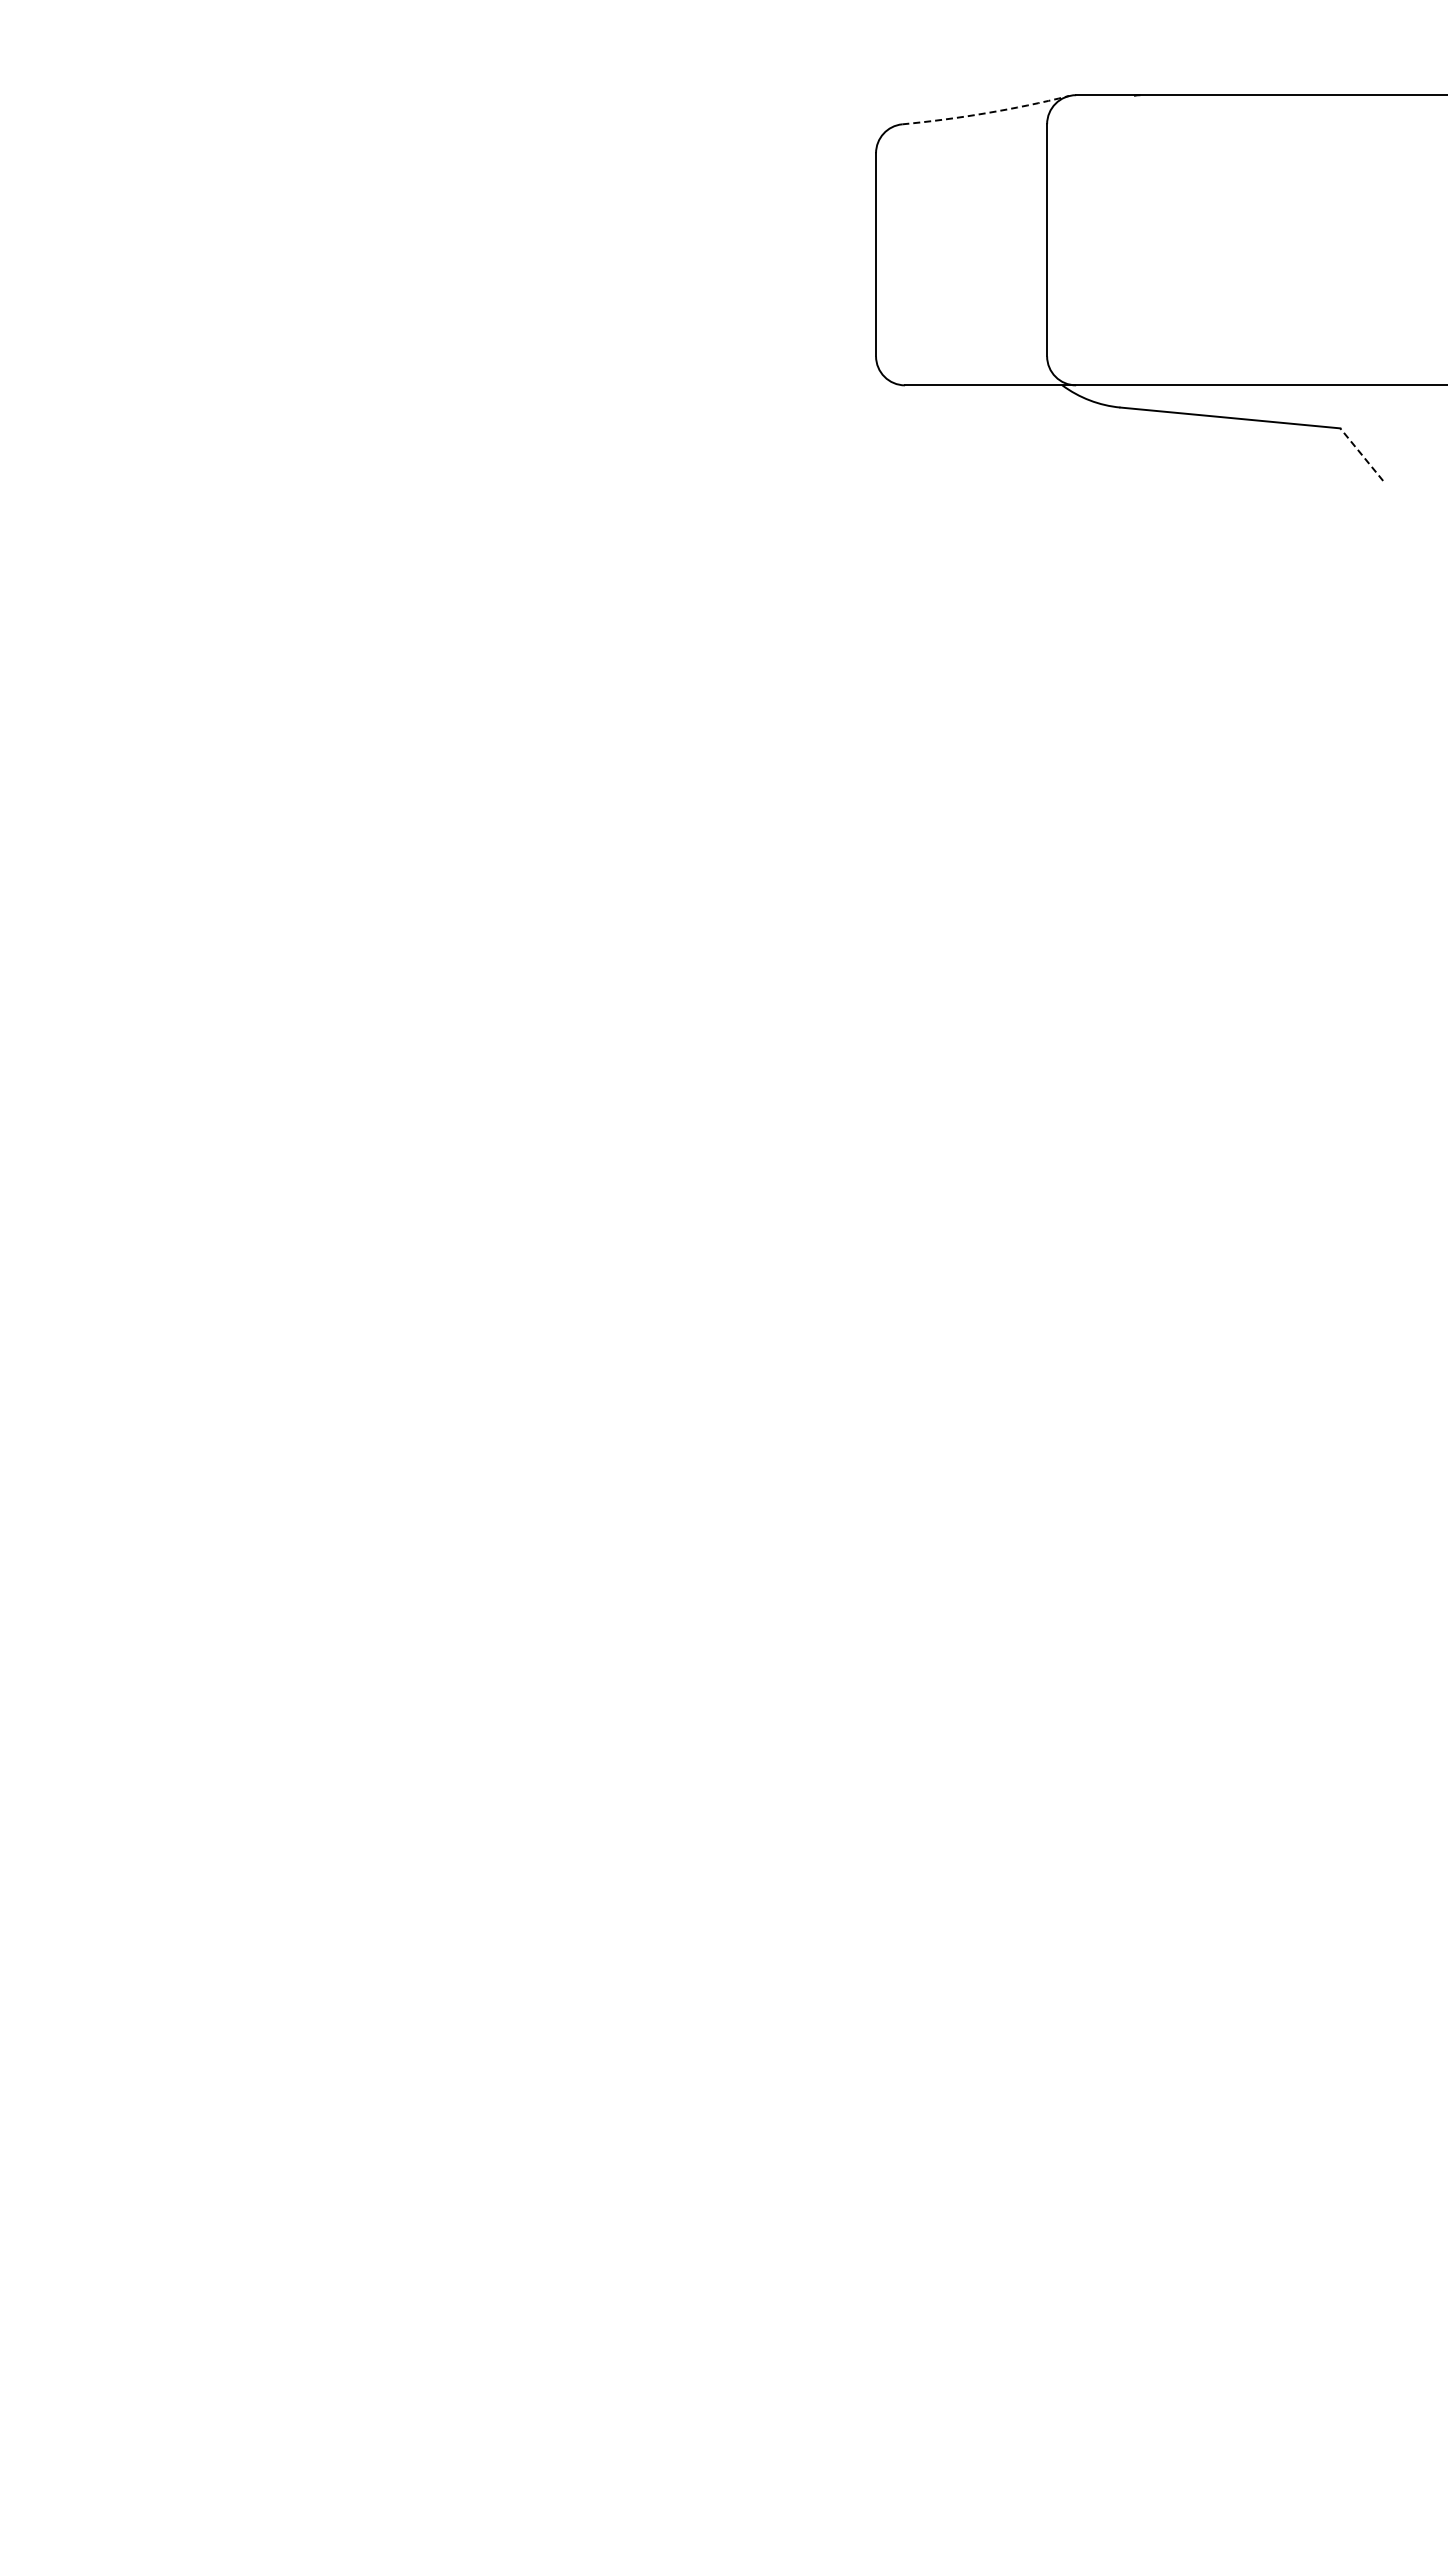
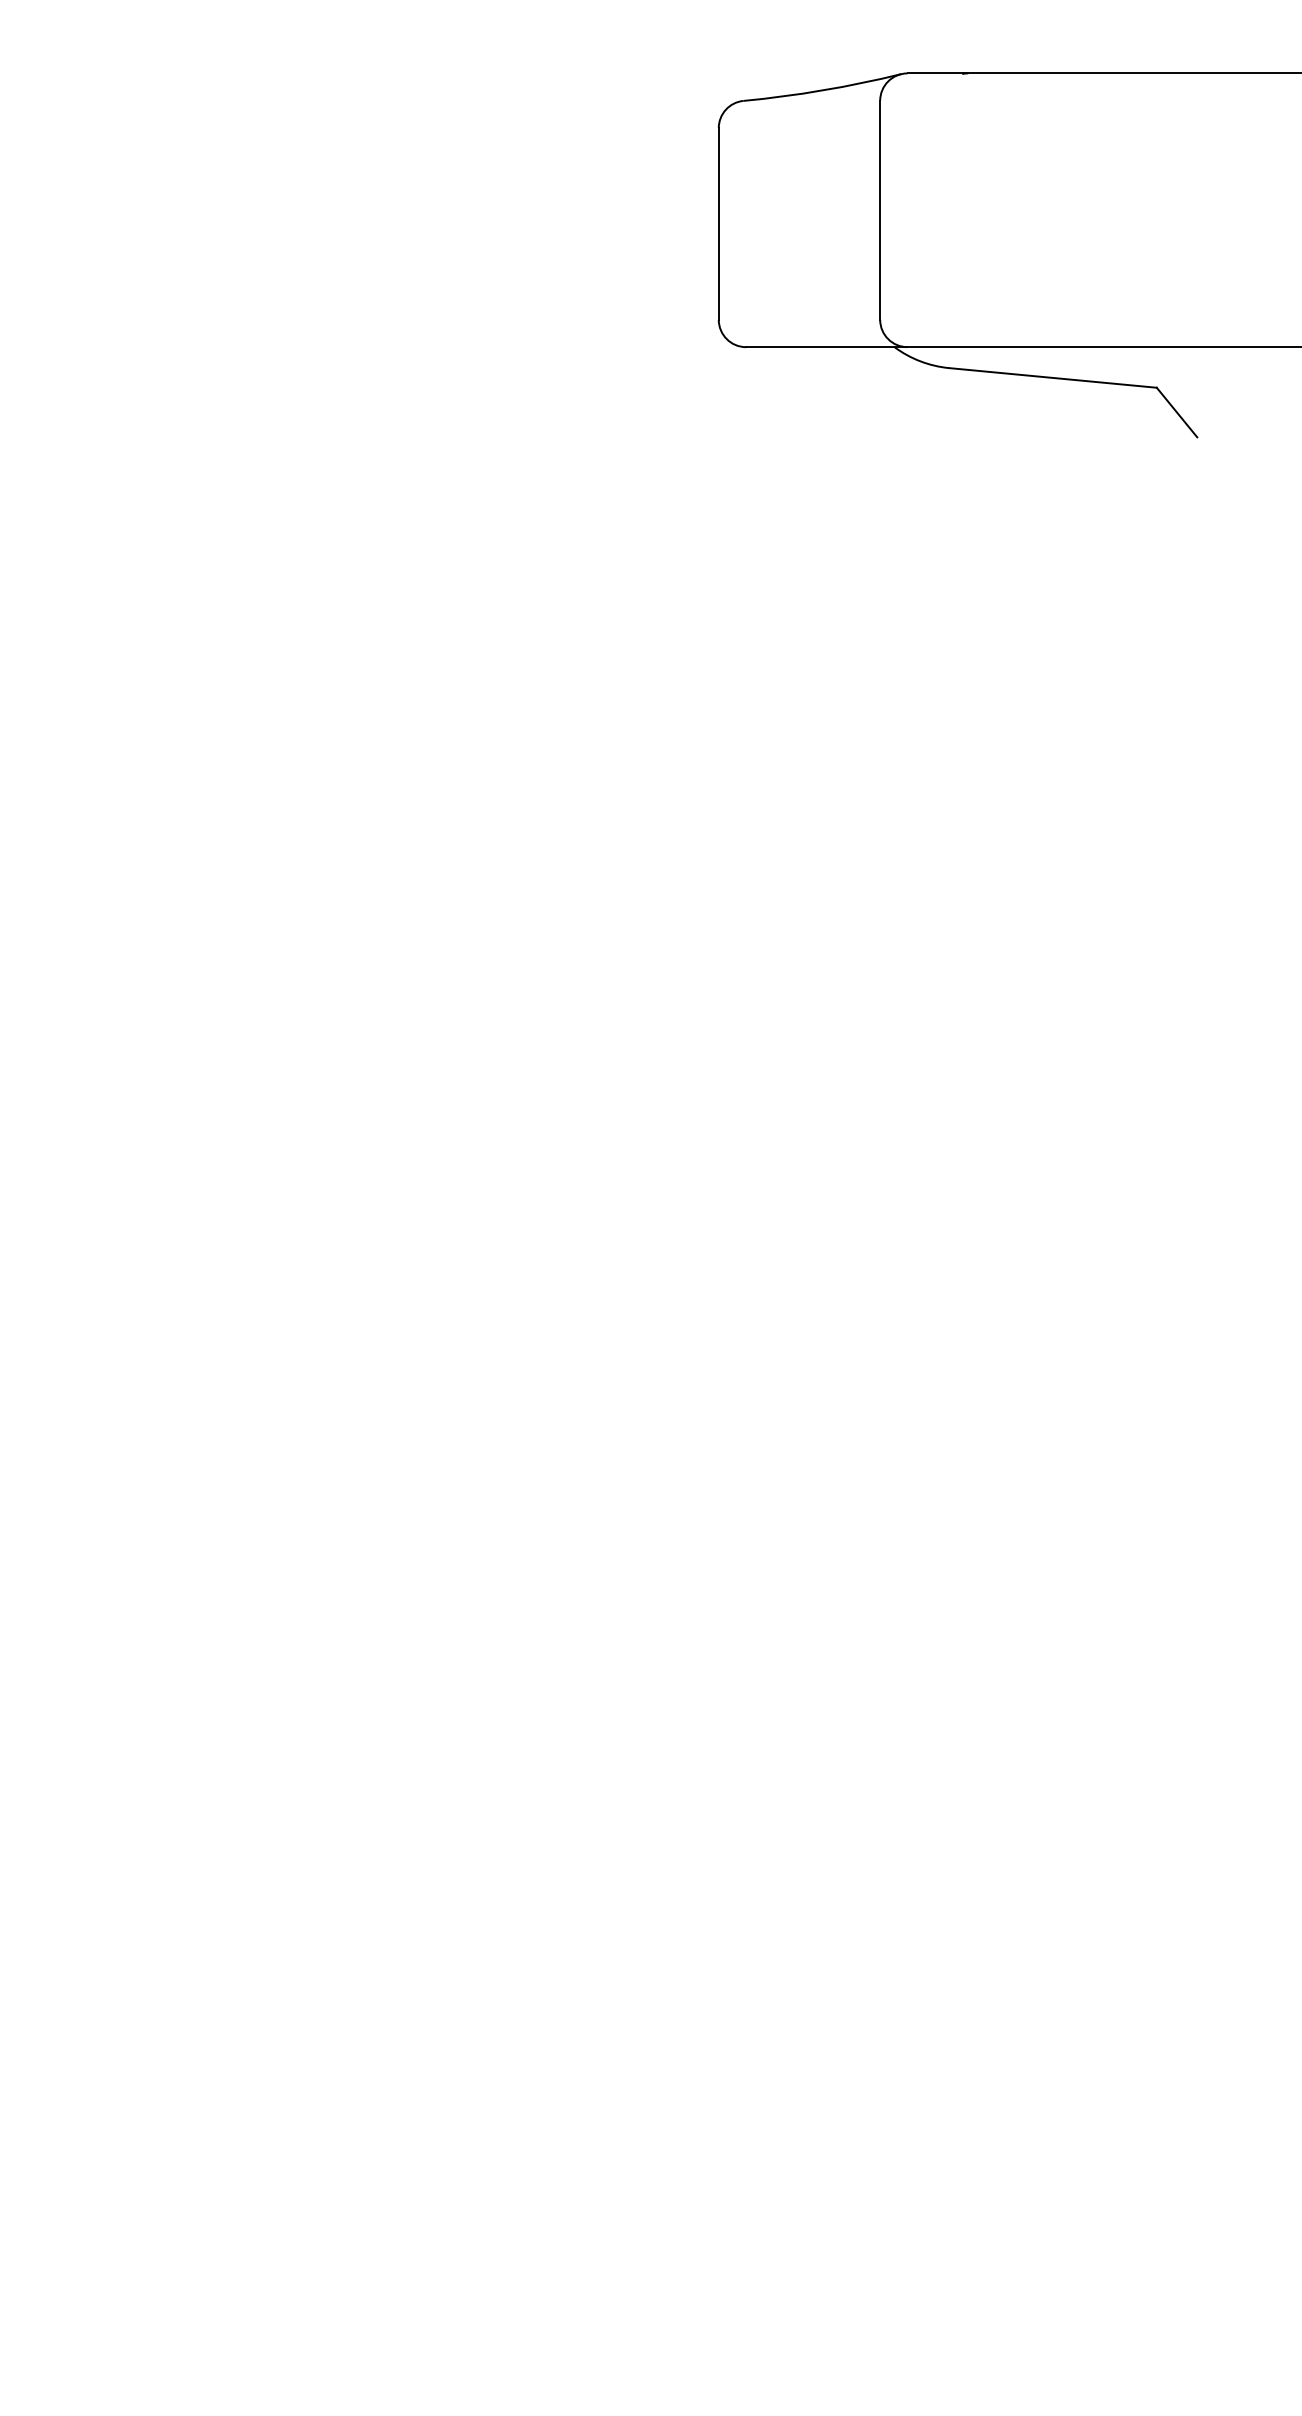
arc: (986, 113) -> (822, 90), dashed -> solid
line: (1361, 454) -> (1176, 412), dashed -> solid

